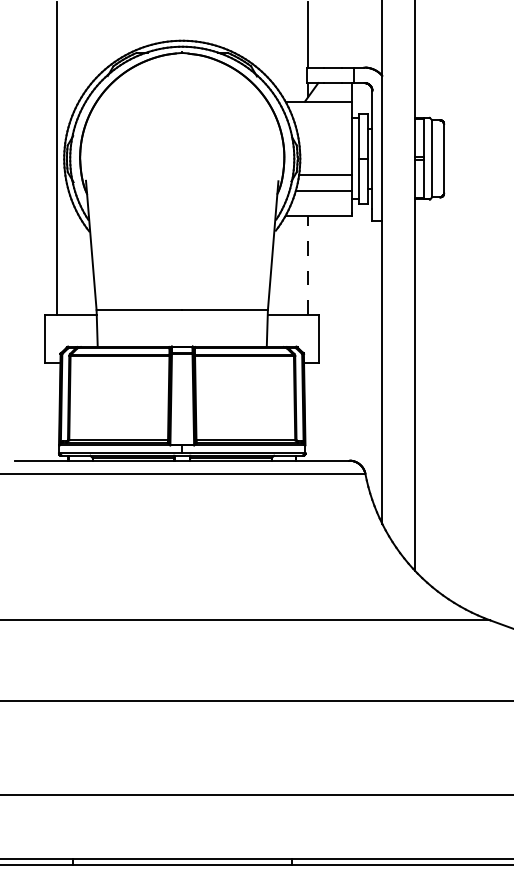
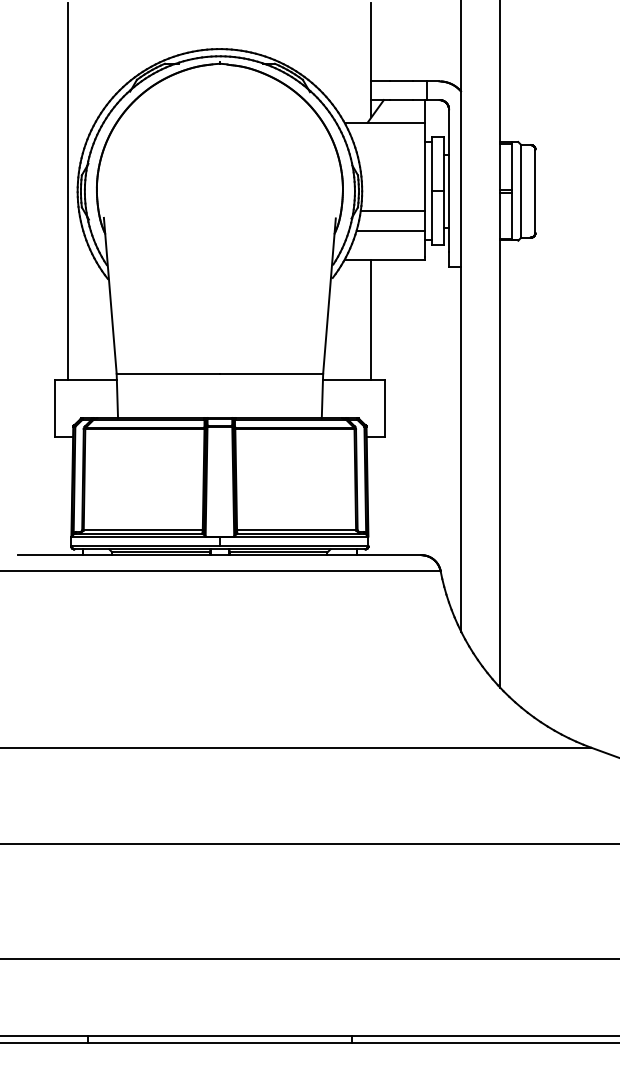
line: (308, 265) -> (371, 319), dashed -> solid

